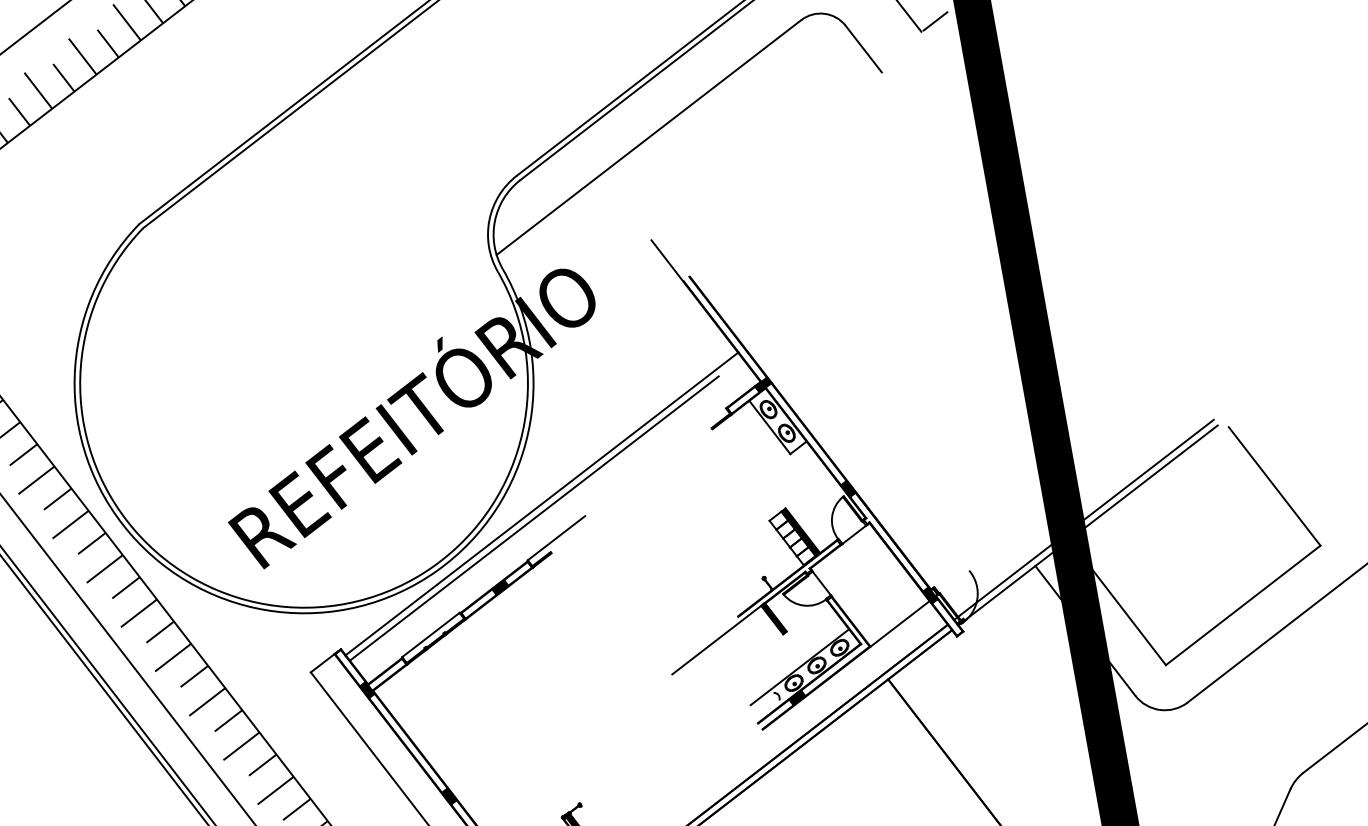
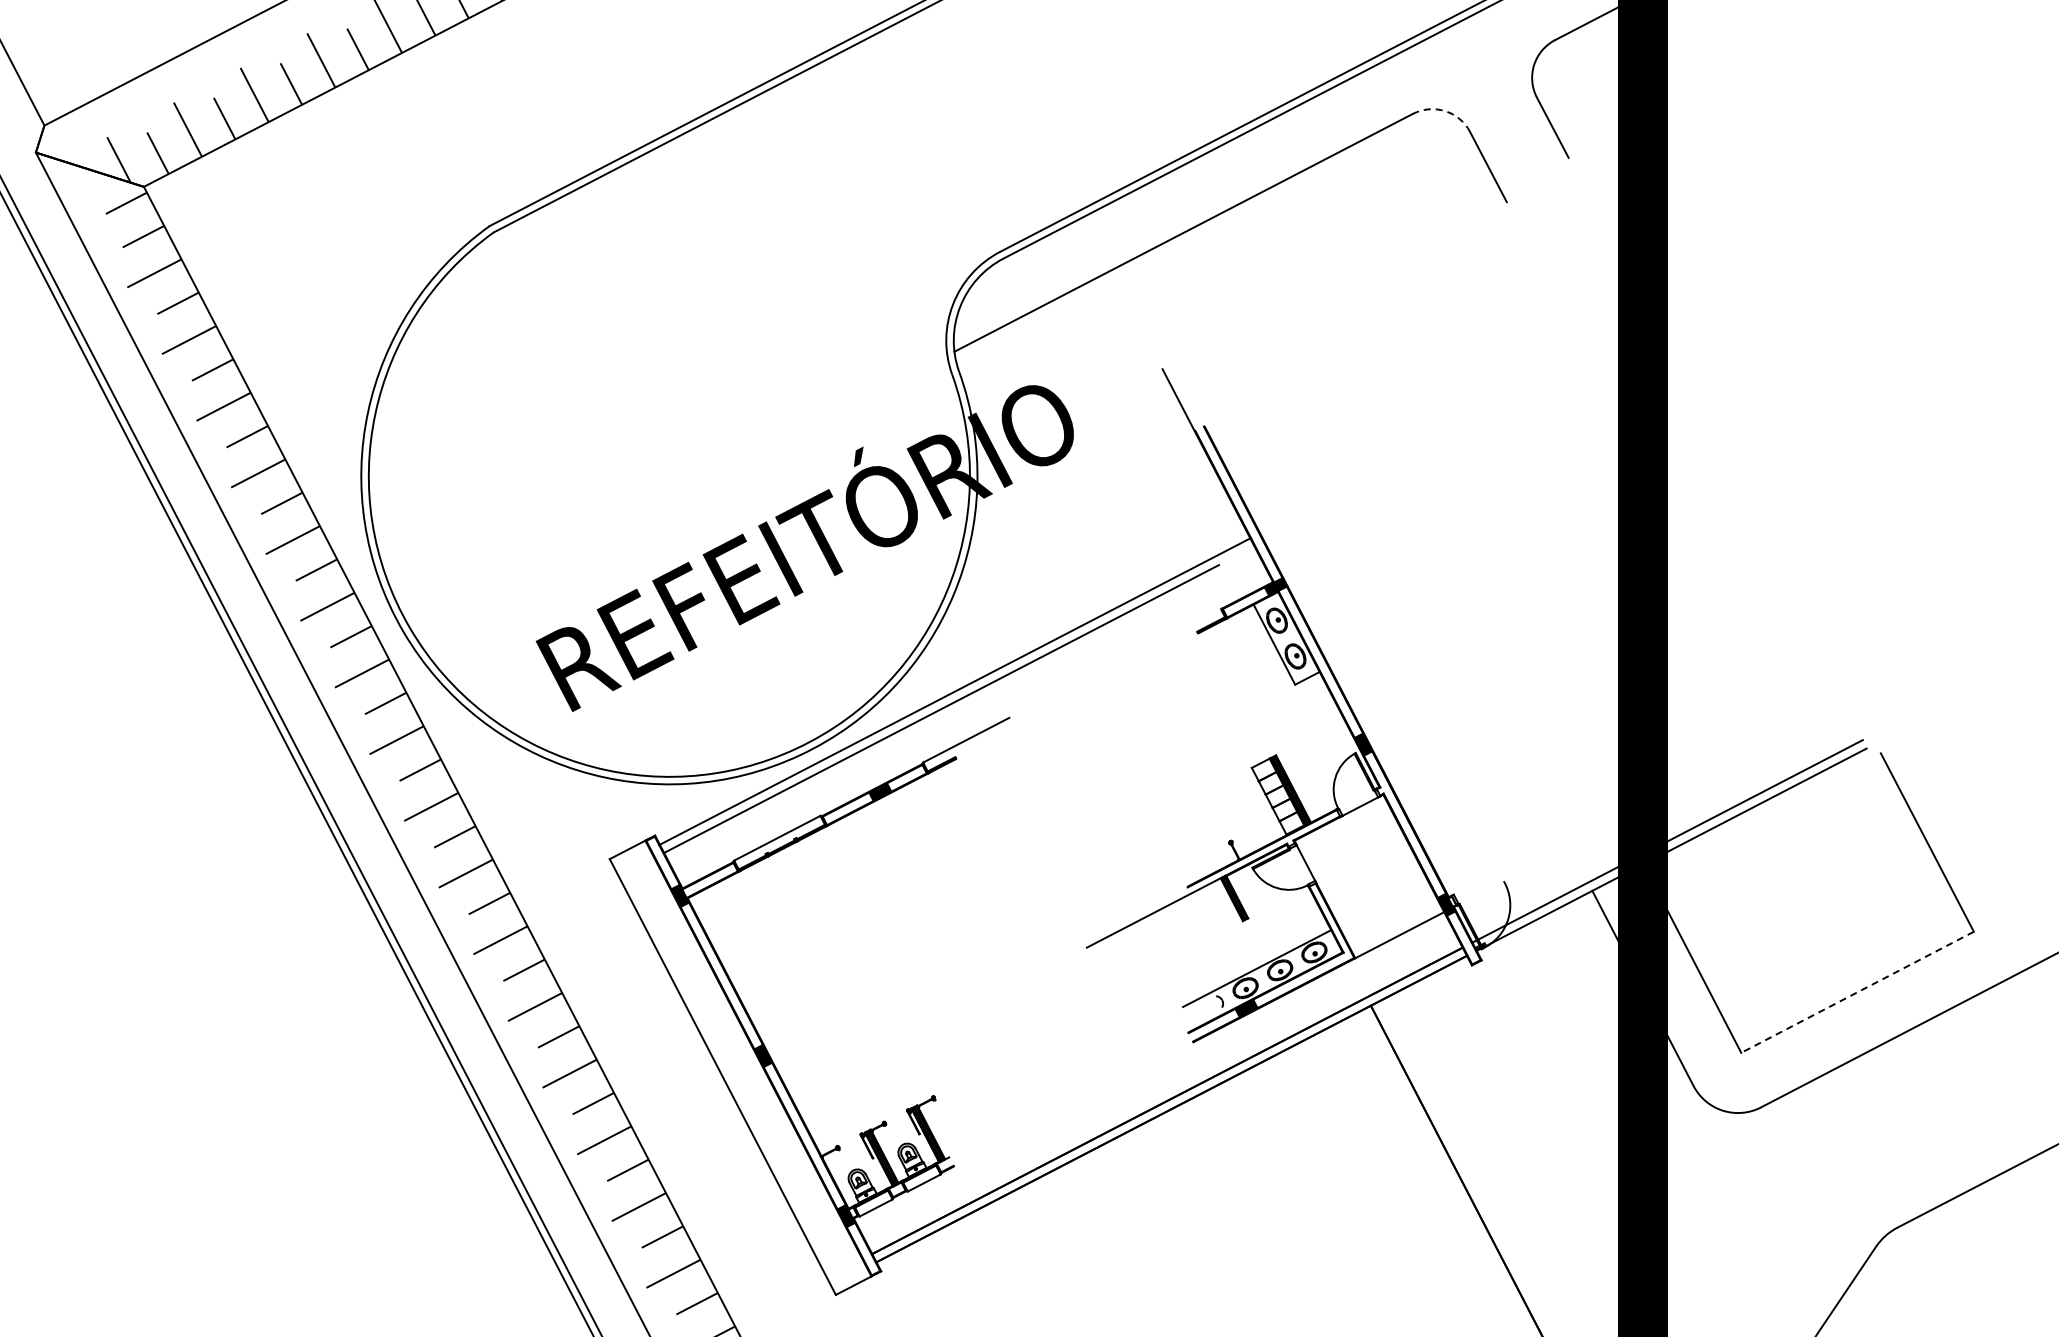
arc: (824, 14) -> (1445, 111), solid -> dashed
line: (935, 21) -> (1589, 147), removed
line: (1243, 605) -> (1857, 992), solid -> dashed

